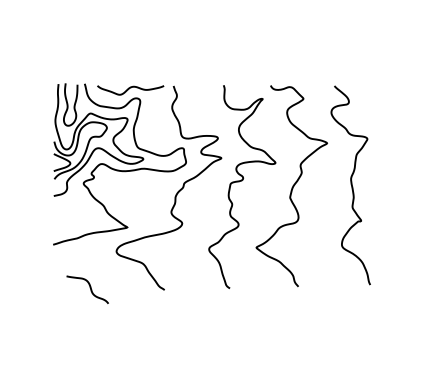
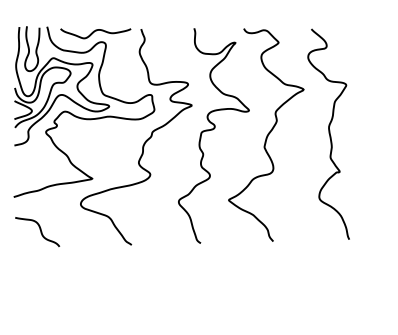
curve: (89, 287) -> (39, 229), moved

